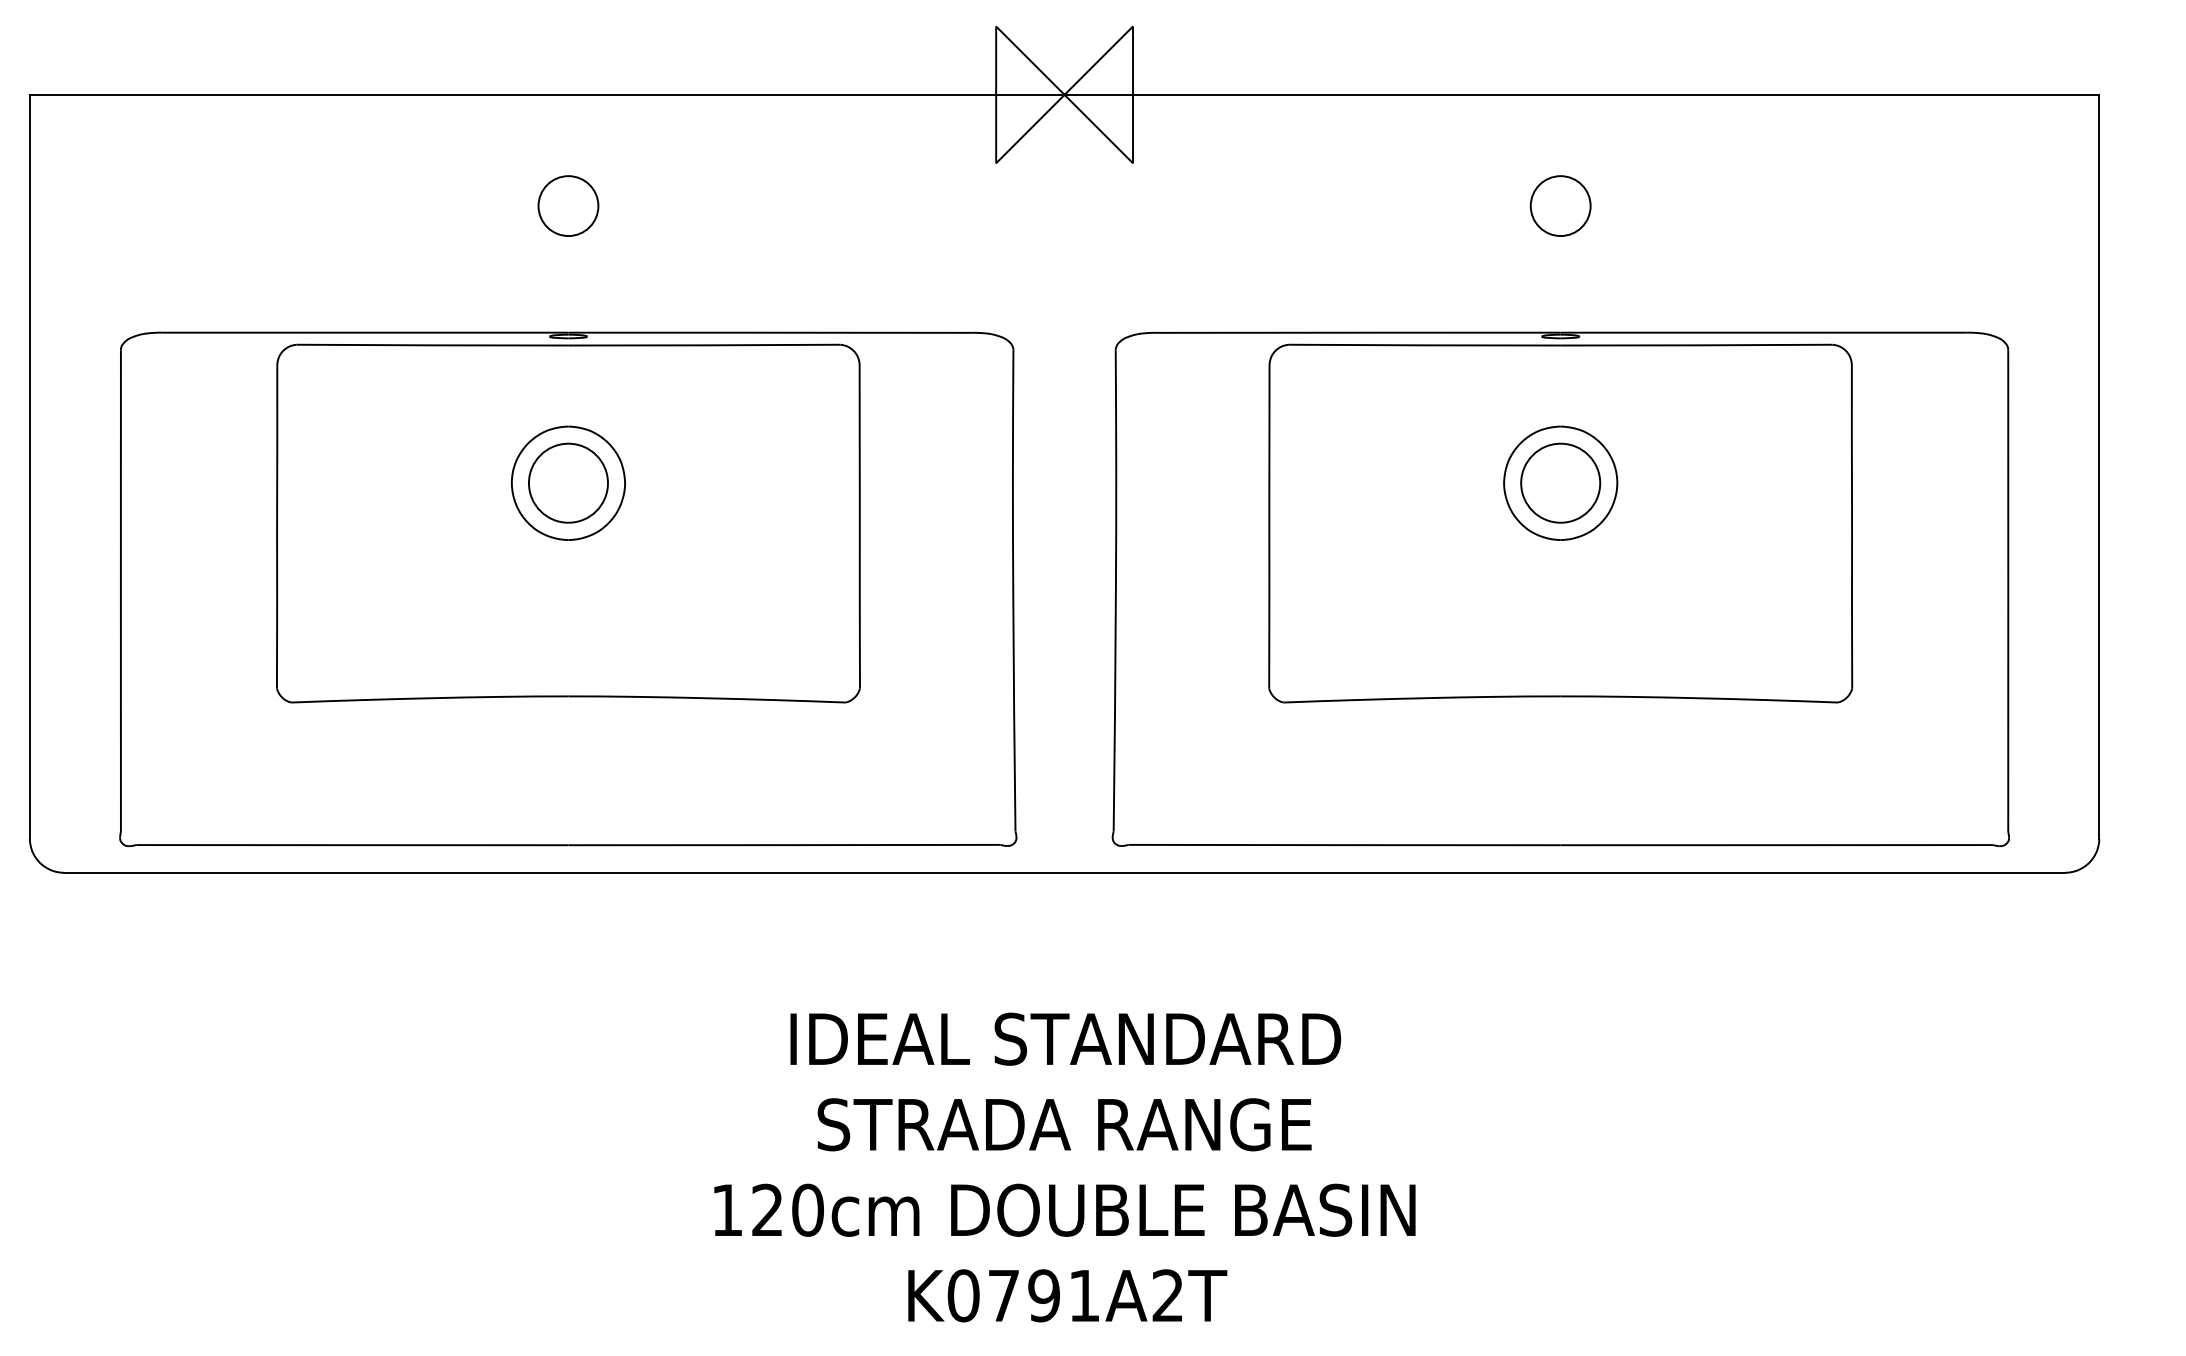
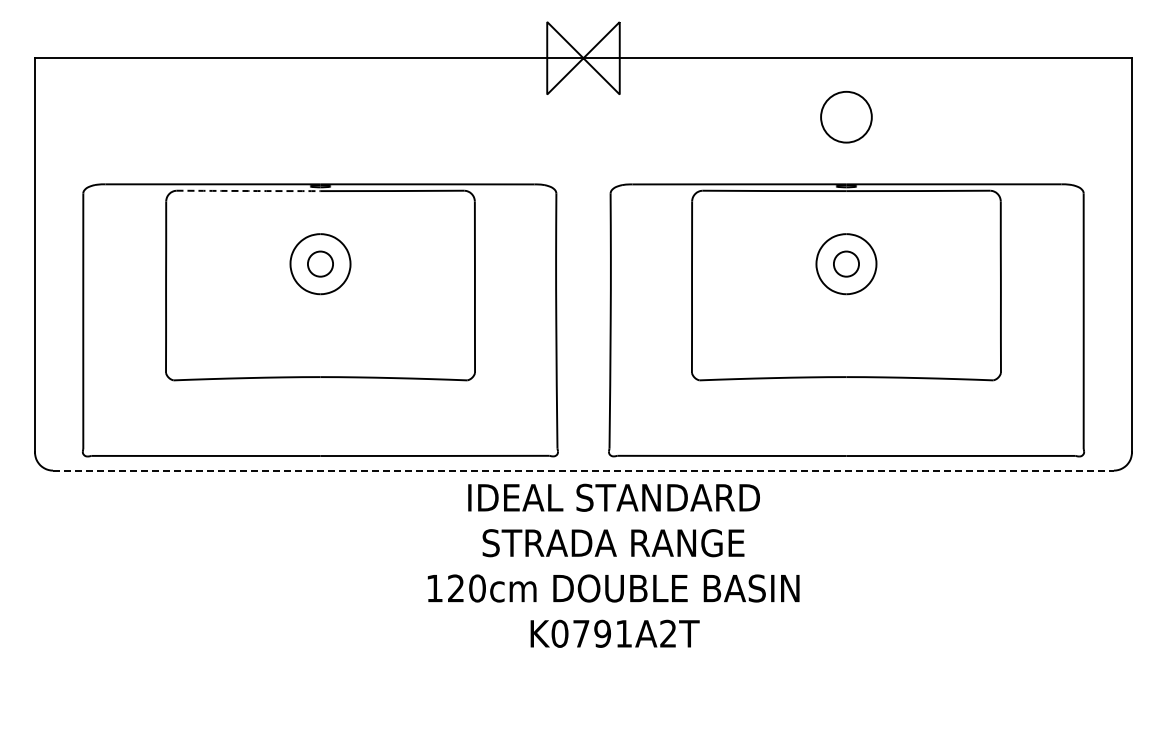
circle: (568, 204) -> (320, 116), removed
circle: (1560, 206) -> (846, 117), size x1.6
arc: (432, 346) -> (248, 191), solid -> dashed
circle: (568, 483) -> (320, 264), size x0.6
circle: (1560, 483) -> (846, 264), size x0.6
line: (1064, 872) -> (583, 470), solid -> dashed
text: (1064, 1166) -> (613, 565), moved

